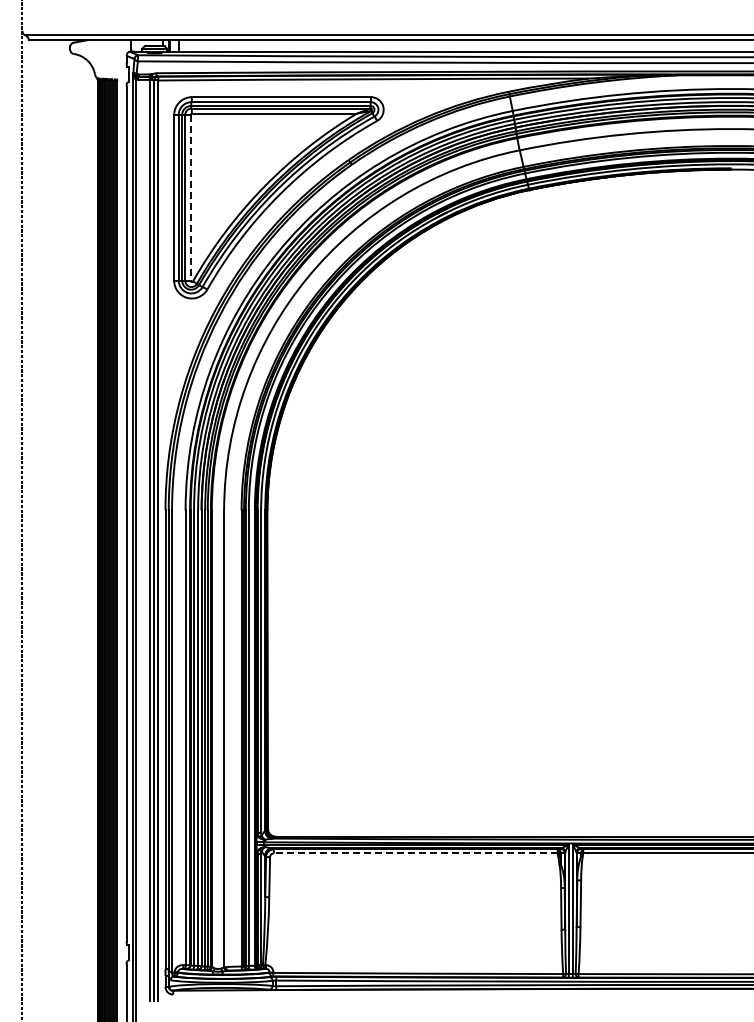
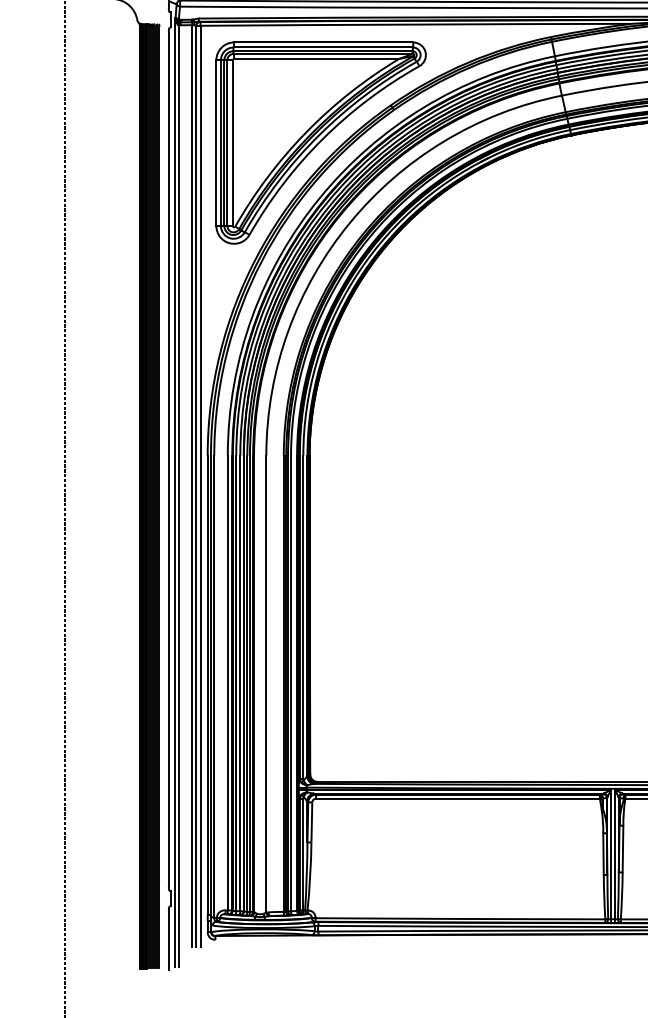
line: (190, 197) -> (232, 142), dashed -> solid
line: (415, 853) -> (457, 798), dashed -> solid

